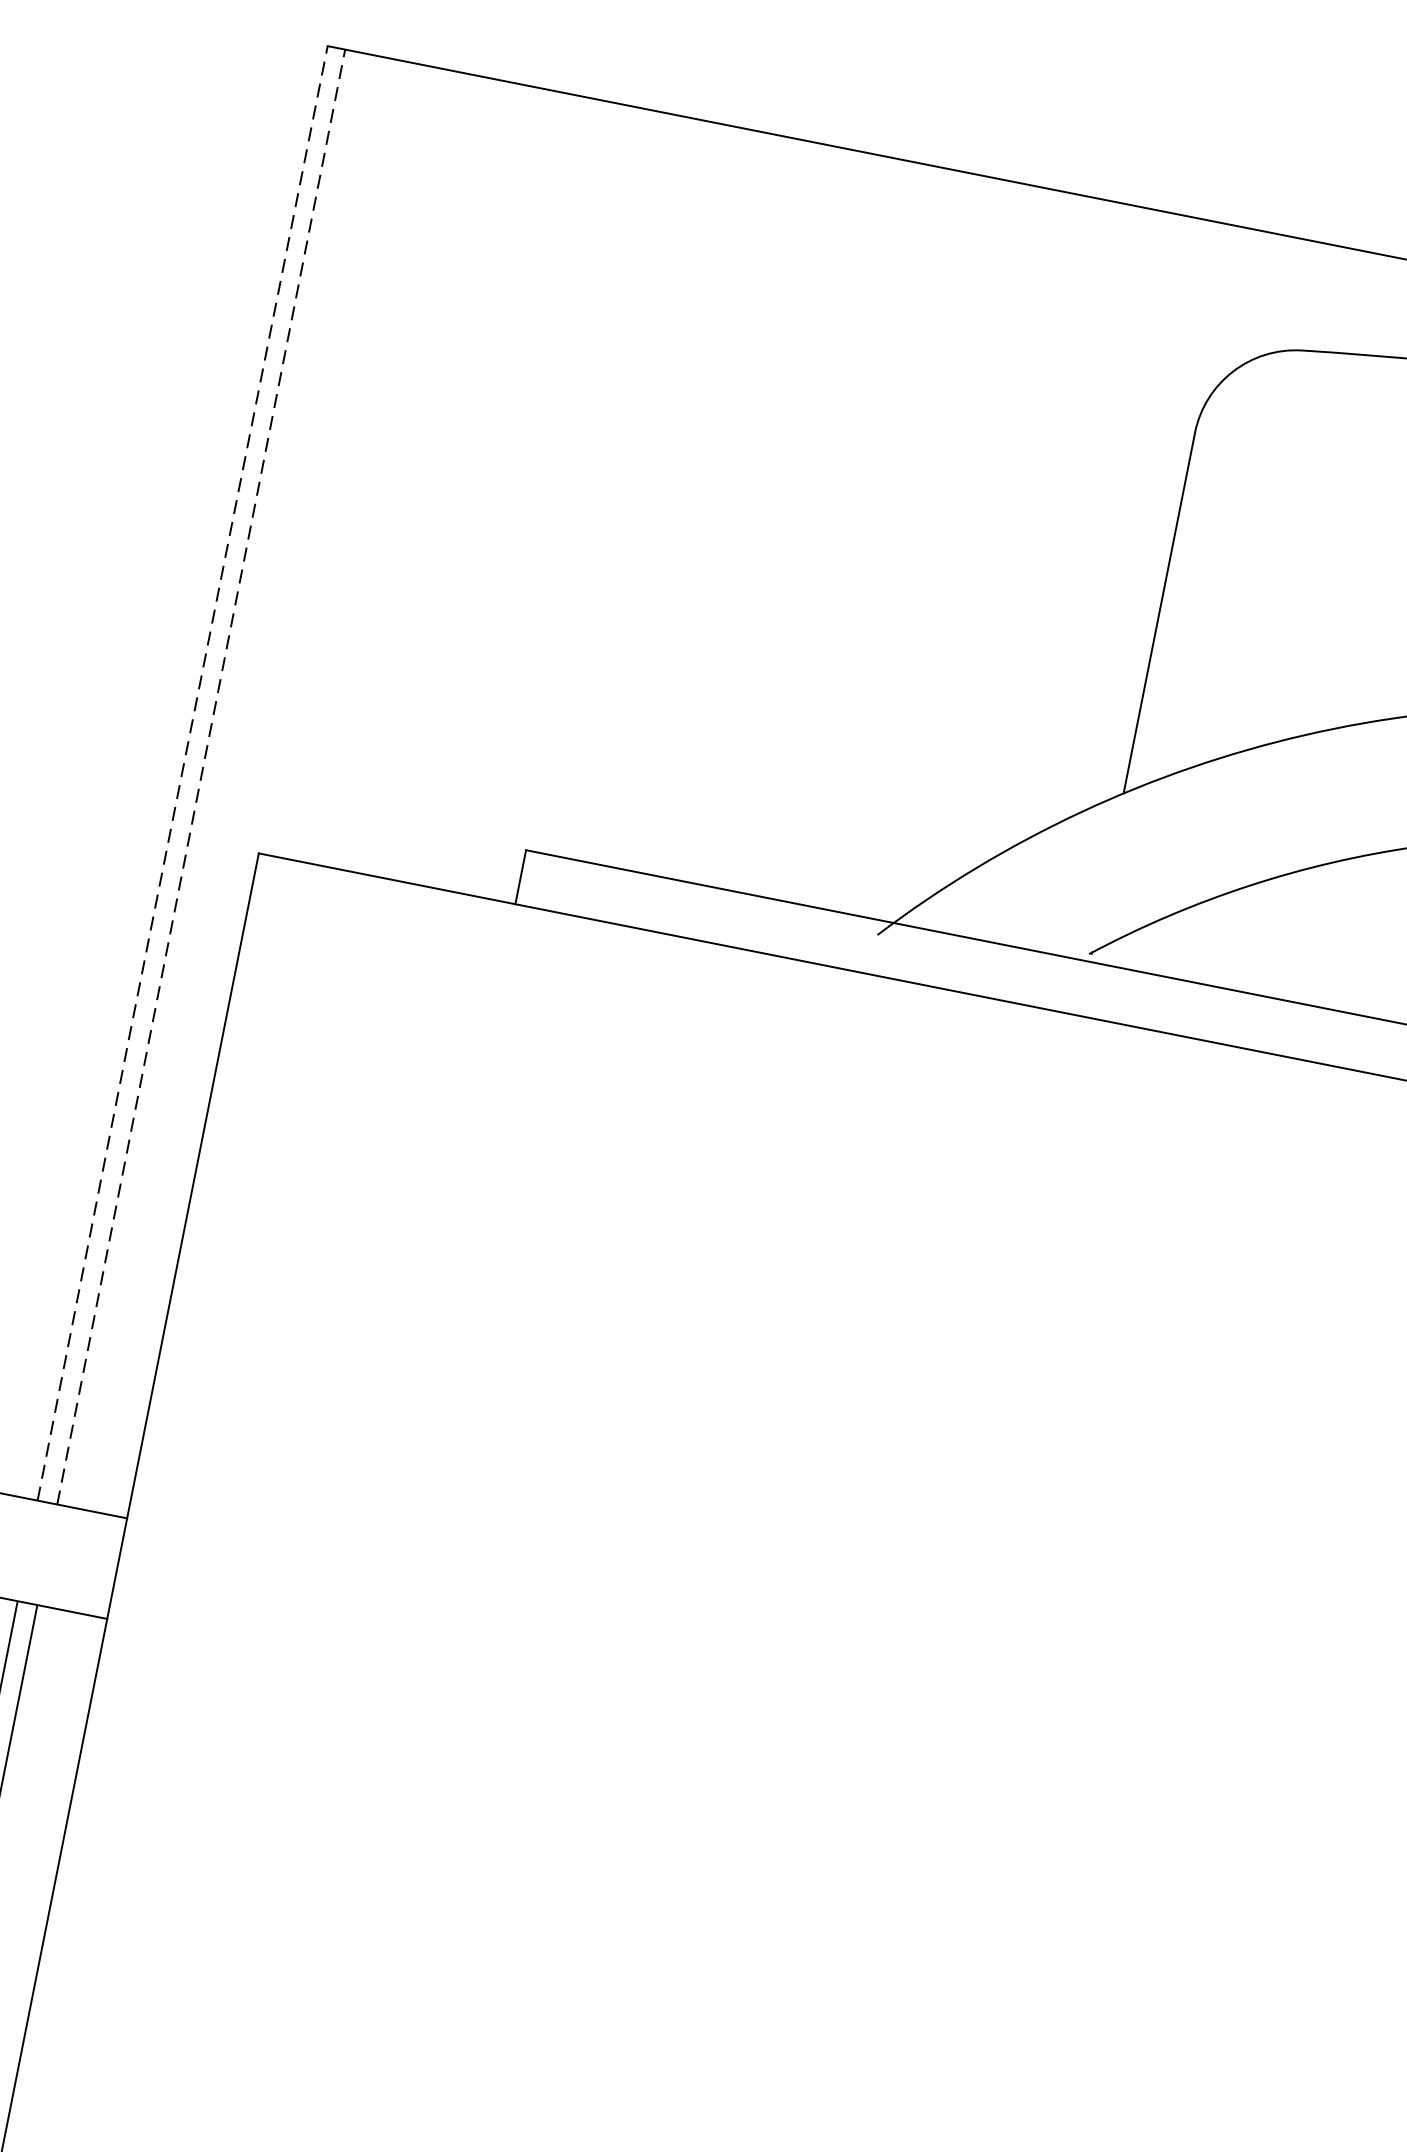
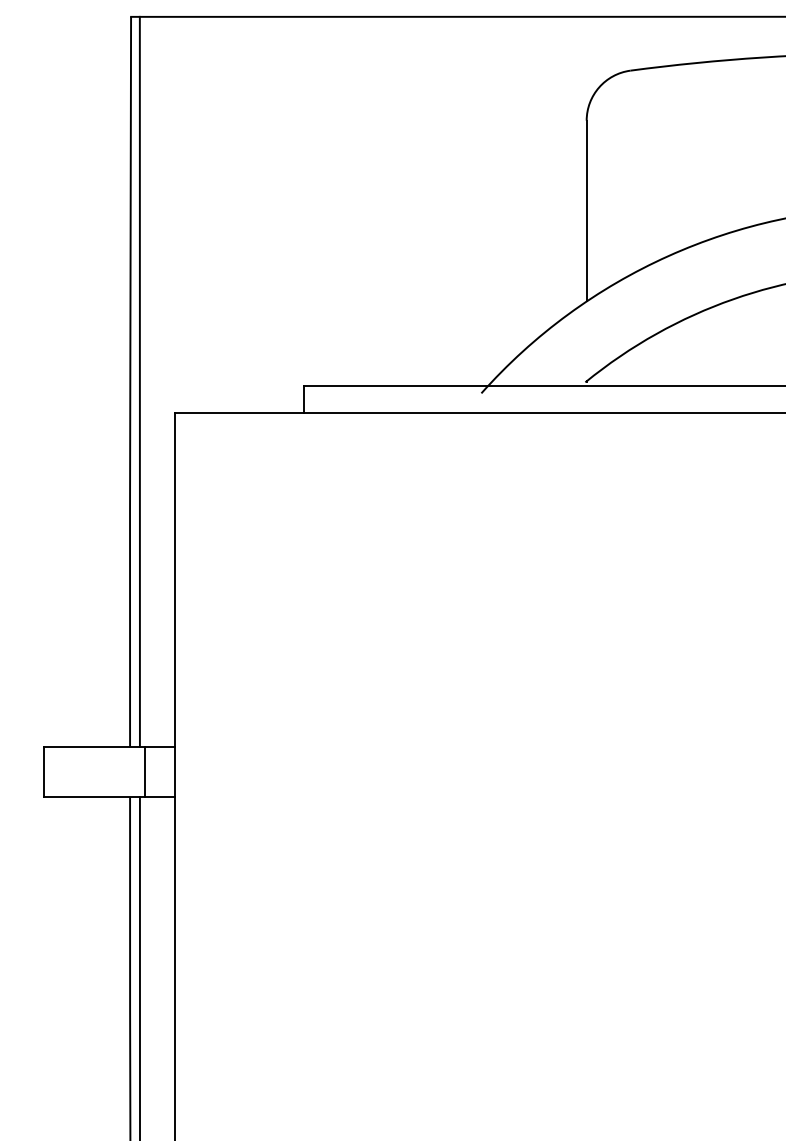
line: (182, 774) -> (130, 382), dashed -> solid
line: (200, 776) -> (139, 381), dashed -> solid
line: (56, 1555) -> (144, 771), added

